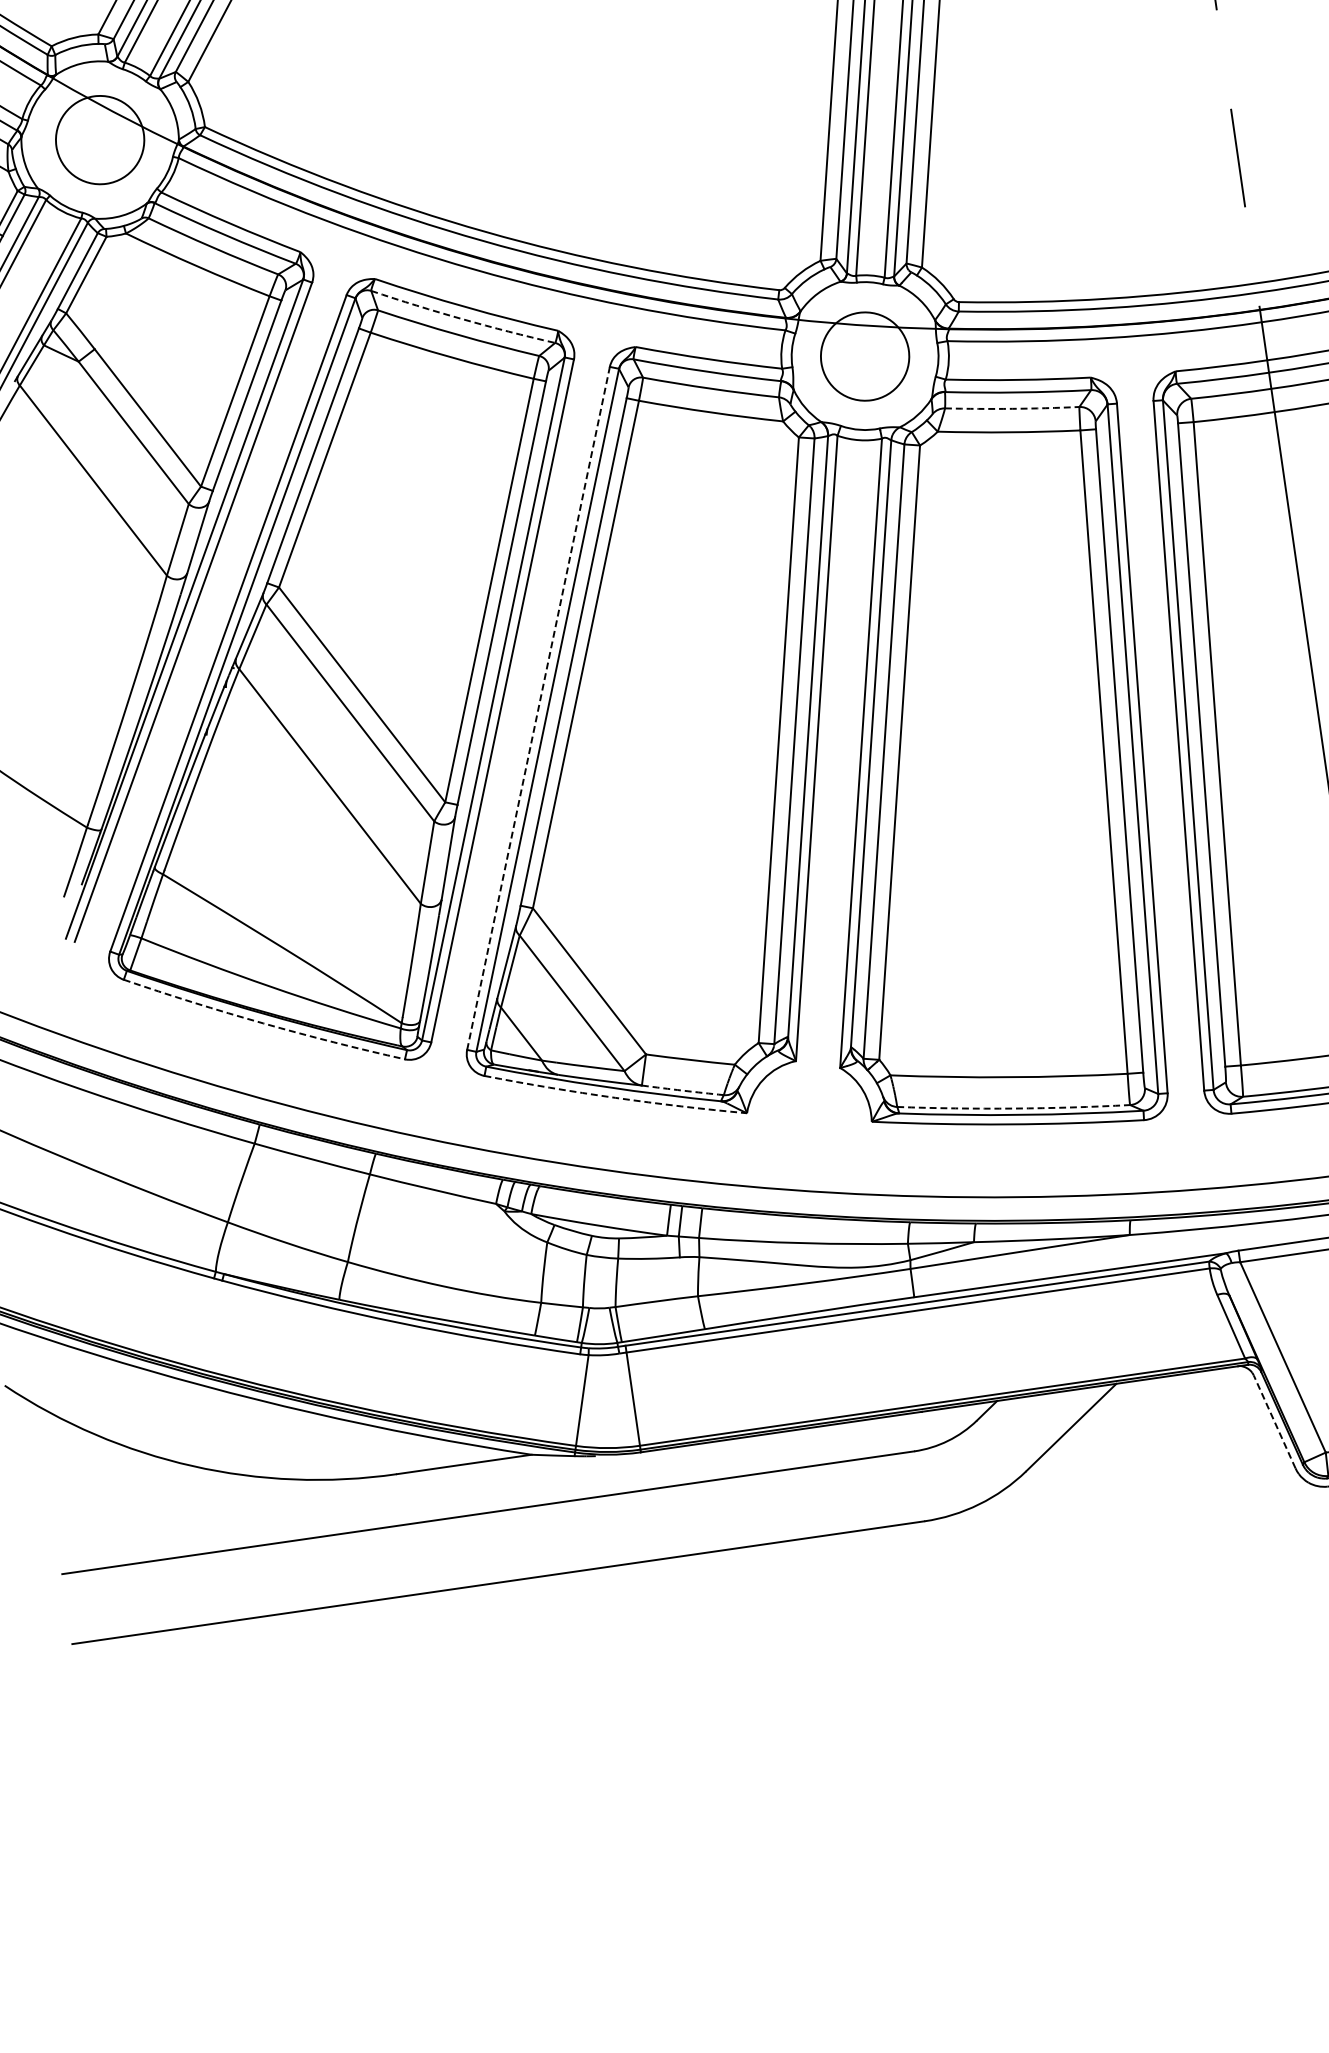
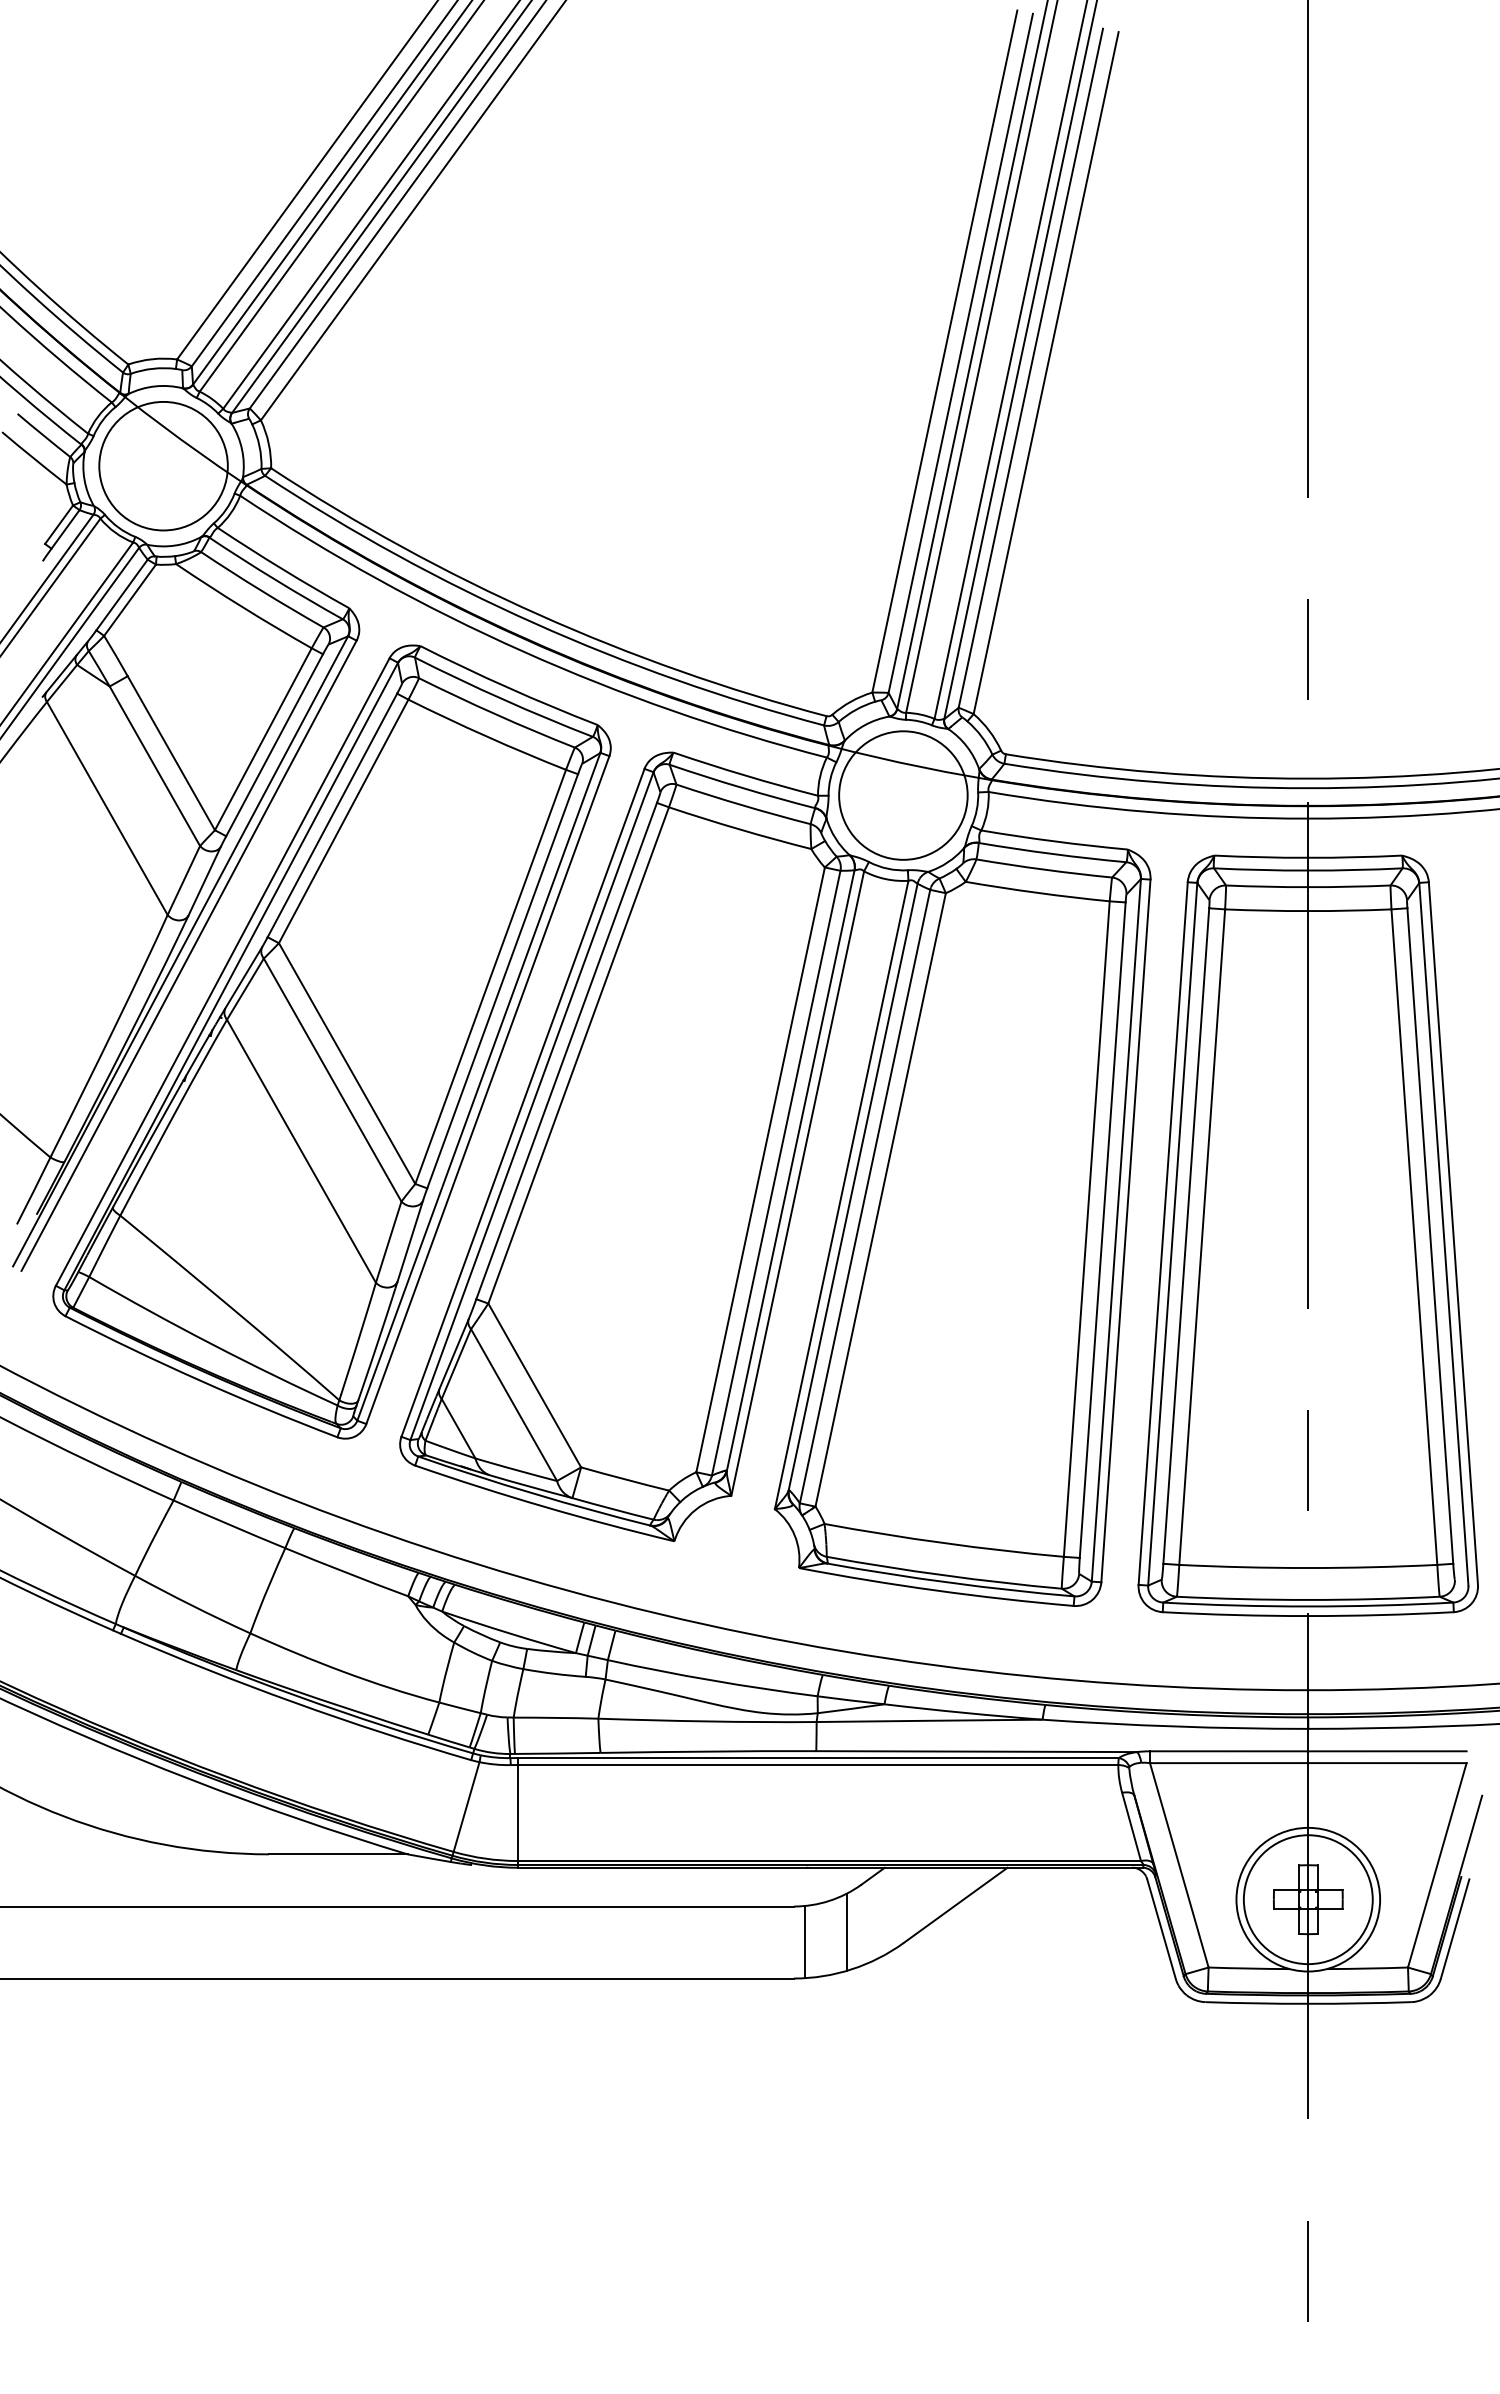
circle: (99, 139) -> (163, 465), size x1.43
arc: (462, 319) -> (502, 699), dashed -> solid
circle: (865, 356) -> (903, 795), size x1.43
arc: (1012, 408) -> (1044, 869), dashed -> solid
line: (538, 707) -> (523, 1102), dashed -> solid
arc: (263, 1023) -> (199, 1380), dashed -> solid
arc: (682, 1091) -> (612, 1509), dashed -> solid
arc: (614, 1097) -> (543, 1506), dashed -> solid
arc: (1013, 1108) -> (943, 1575), dashed -> solid
line: (1274, 1422) -> (1161, 1929), dashed -> solid
line: (968, 1468) -> (846, 1931), added
line: (929, 1484) -> (804, 1942), added

